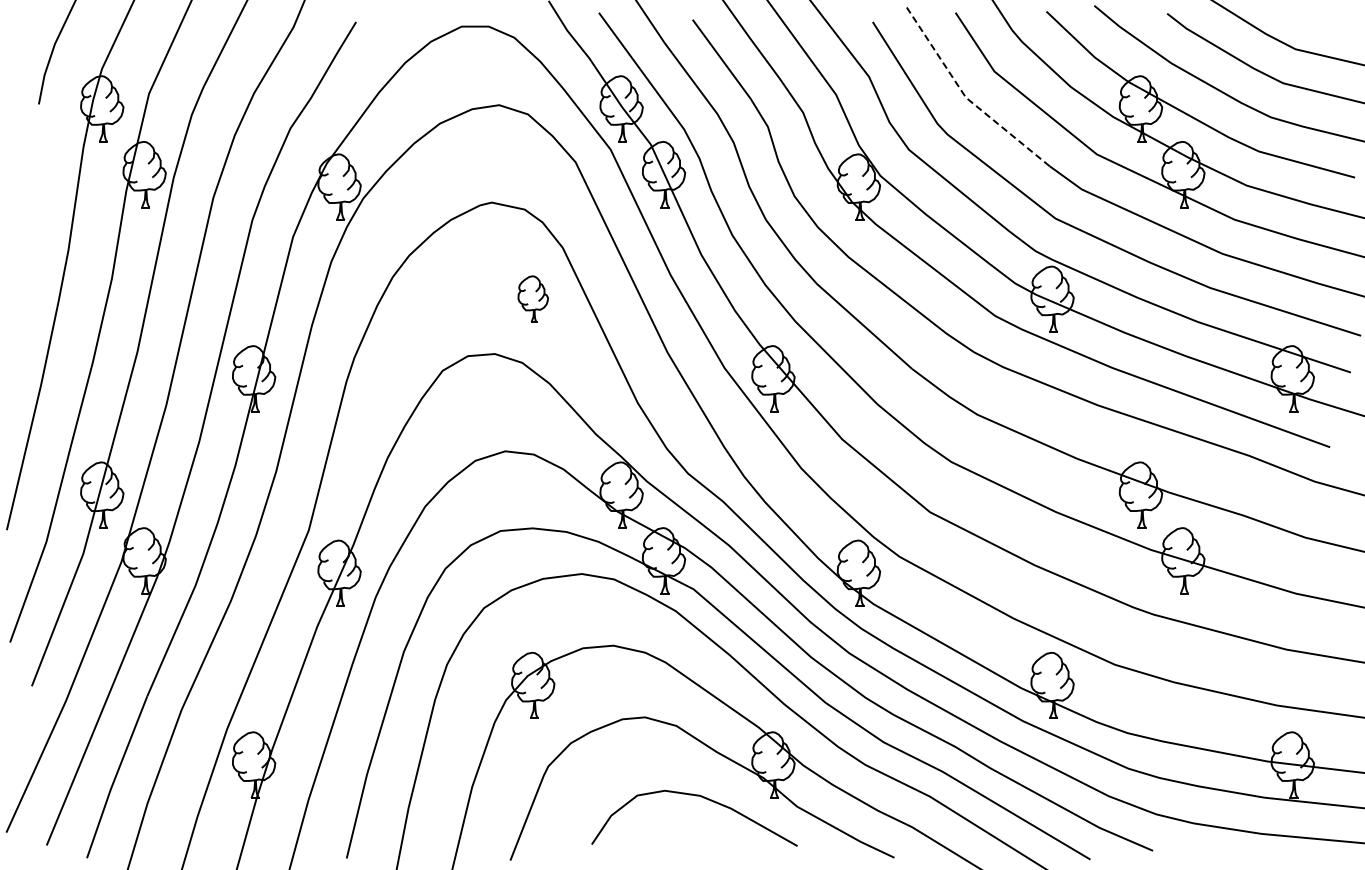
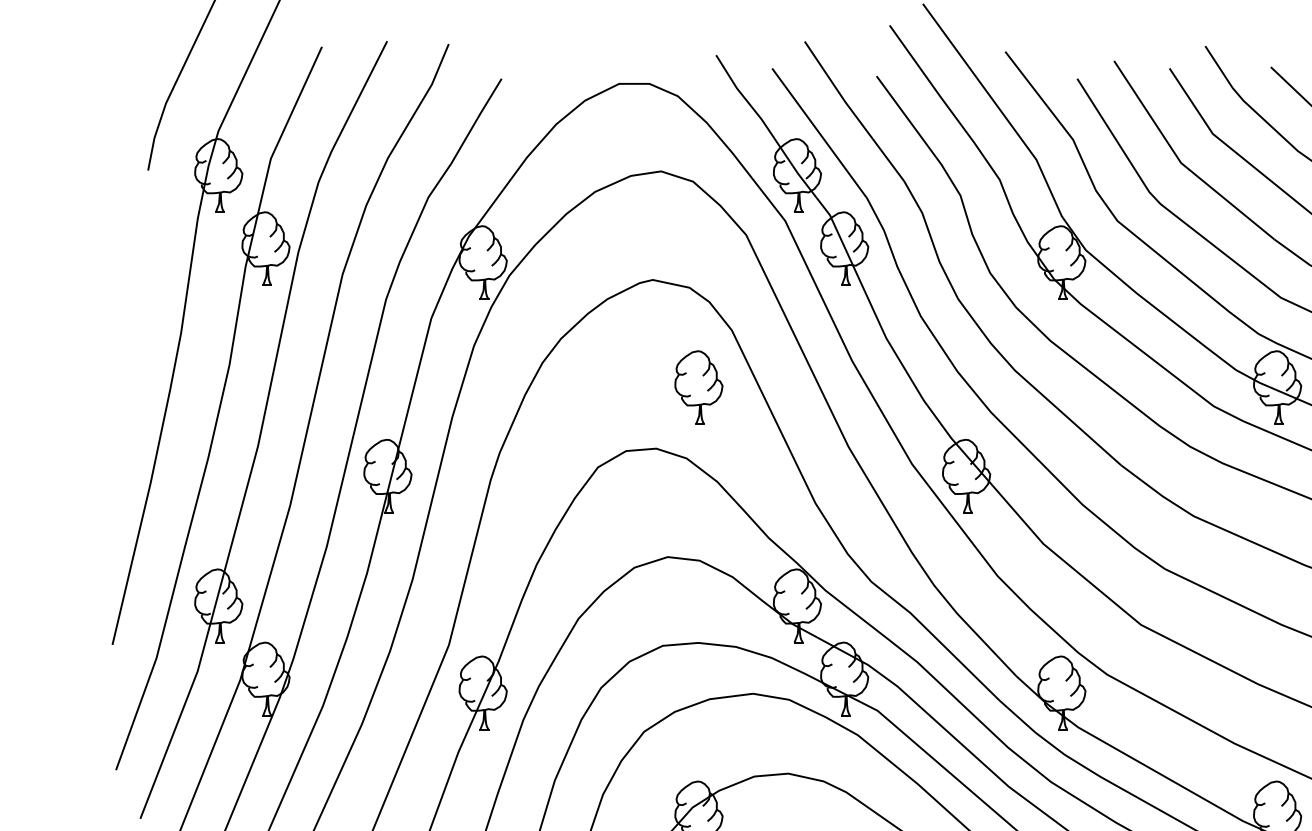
line: (965, 97) -> (1180, 162), dashed -> solid
part: (533, 298) -> (699, 386), size x1.43

